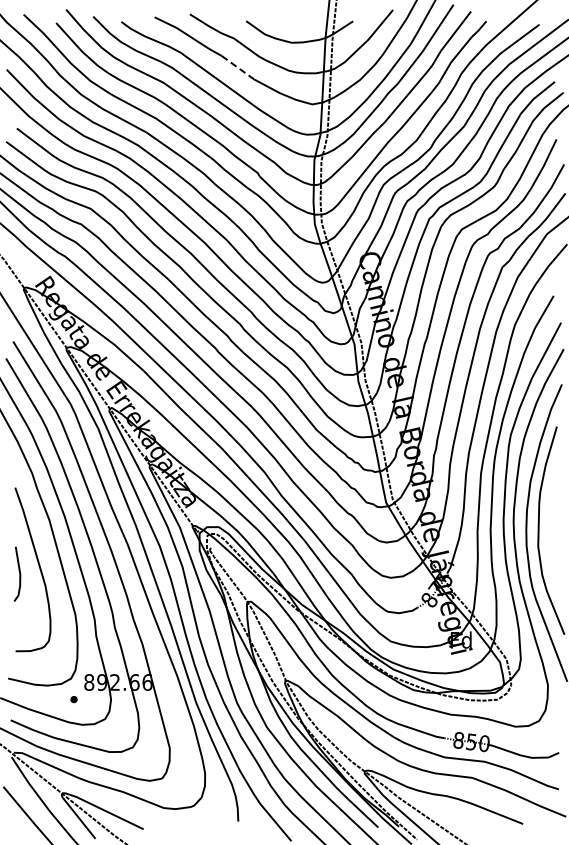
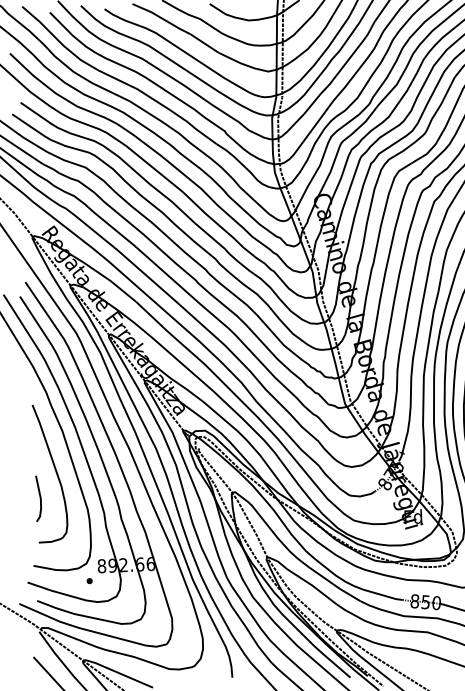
line: (238, 67) -> (204, 43), dashed -> solid
line: (19, 573) -> (40, 498), moved

